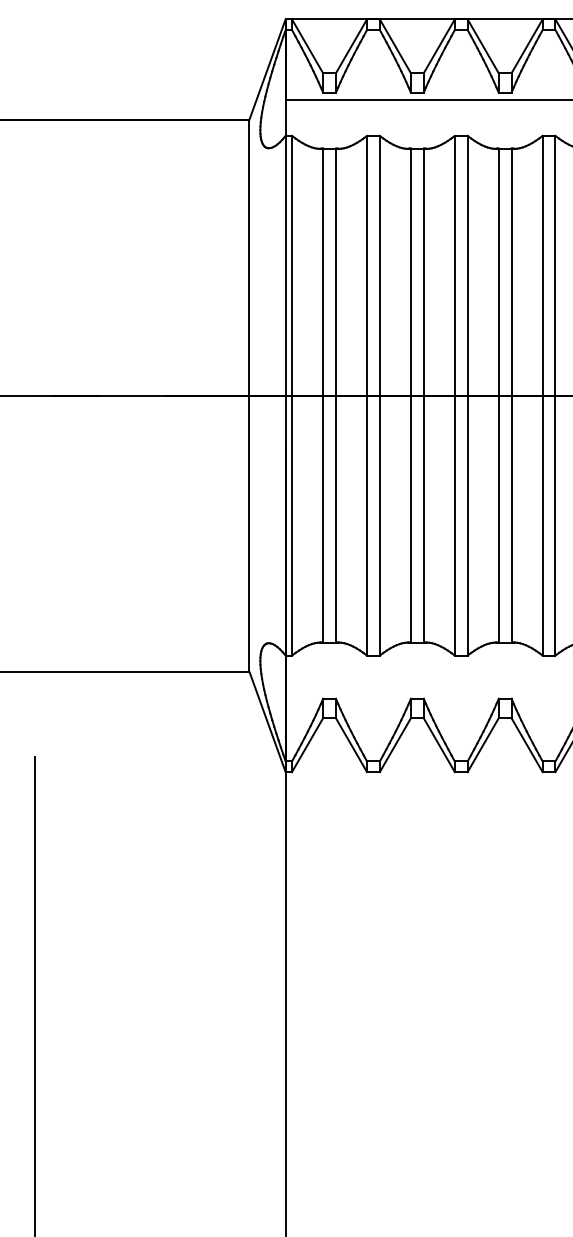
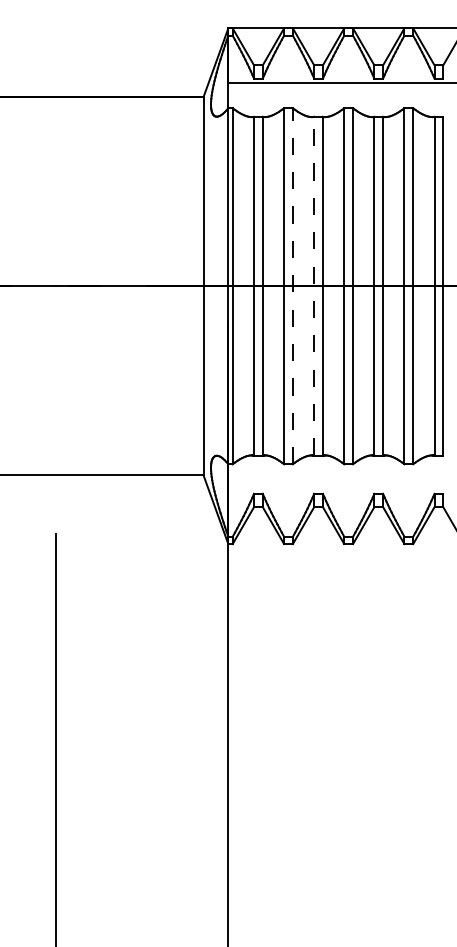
line: (379, 394) -> (292, 285), solid -> dashed
line: (411, 394) -> (314, 285), solid -> dashed

